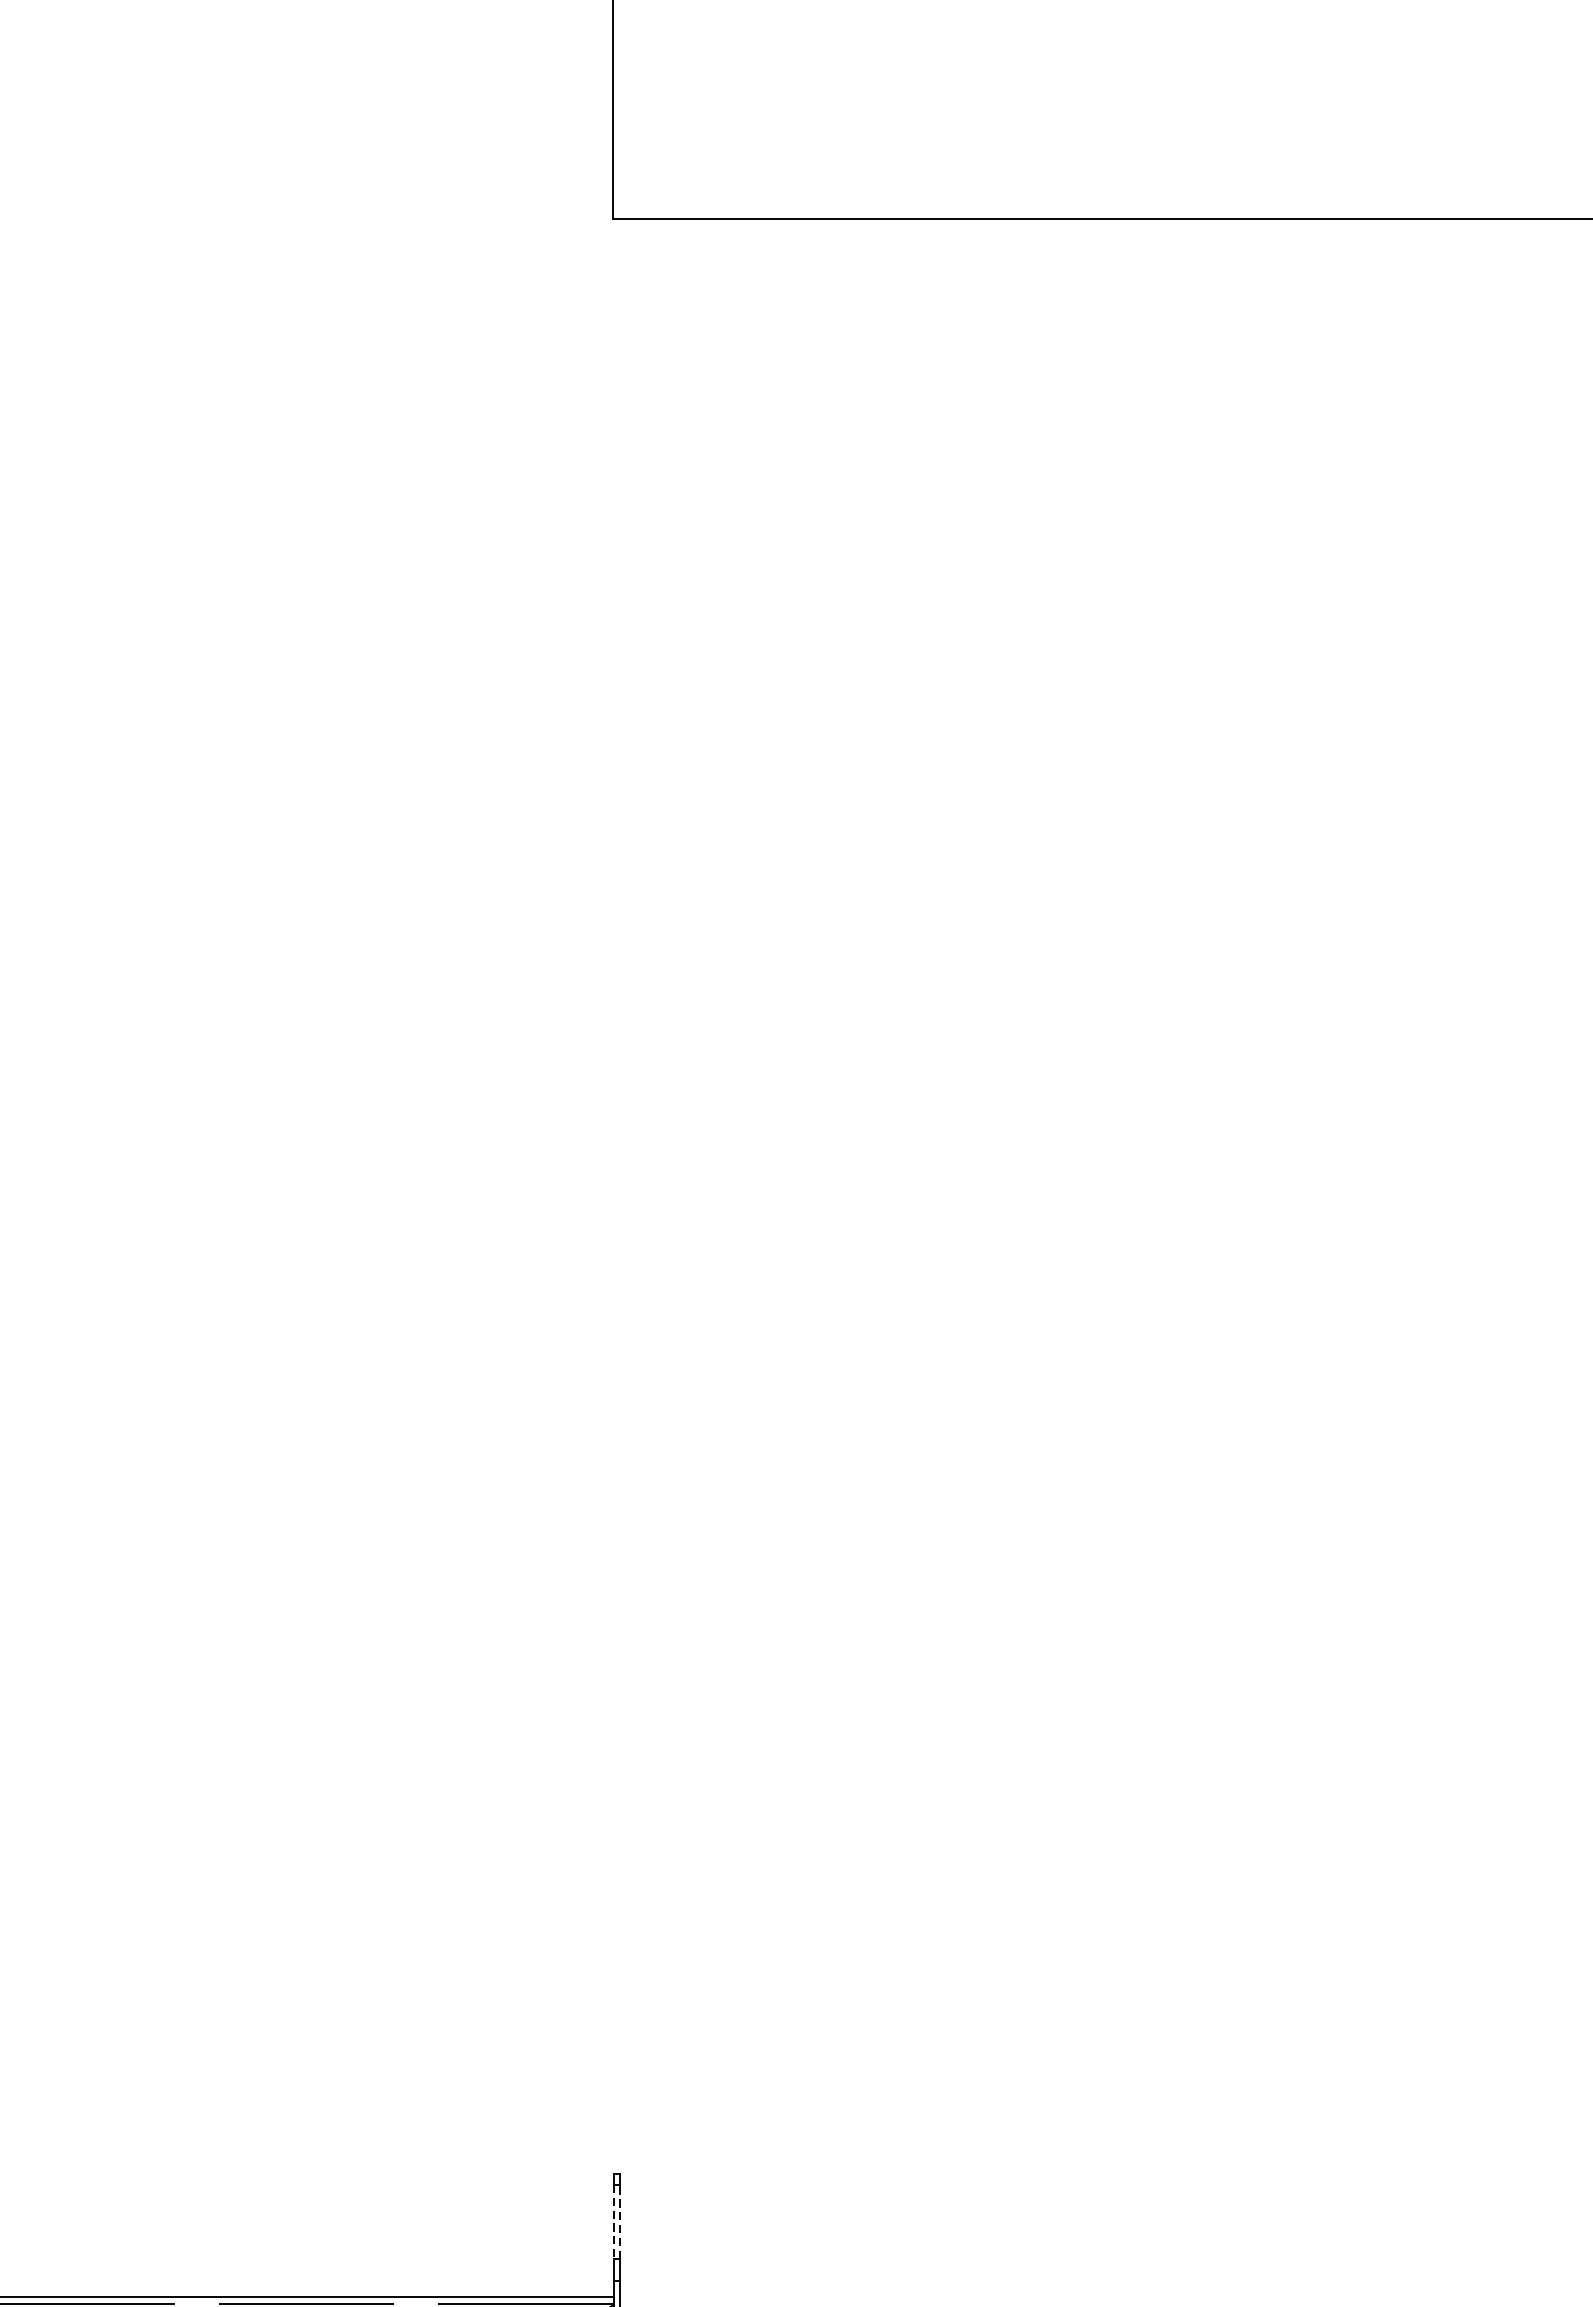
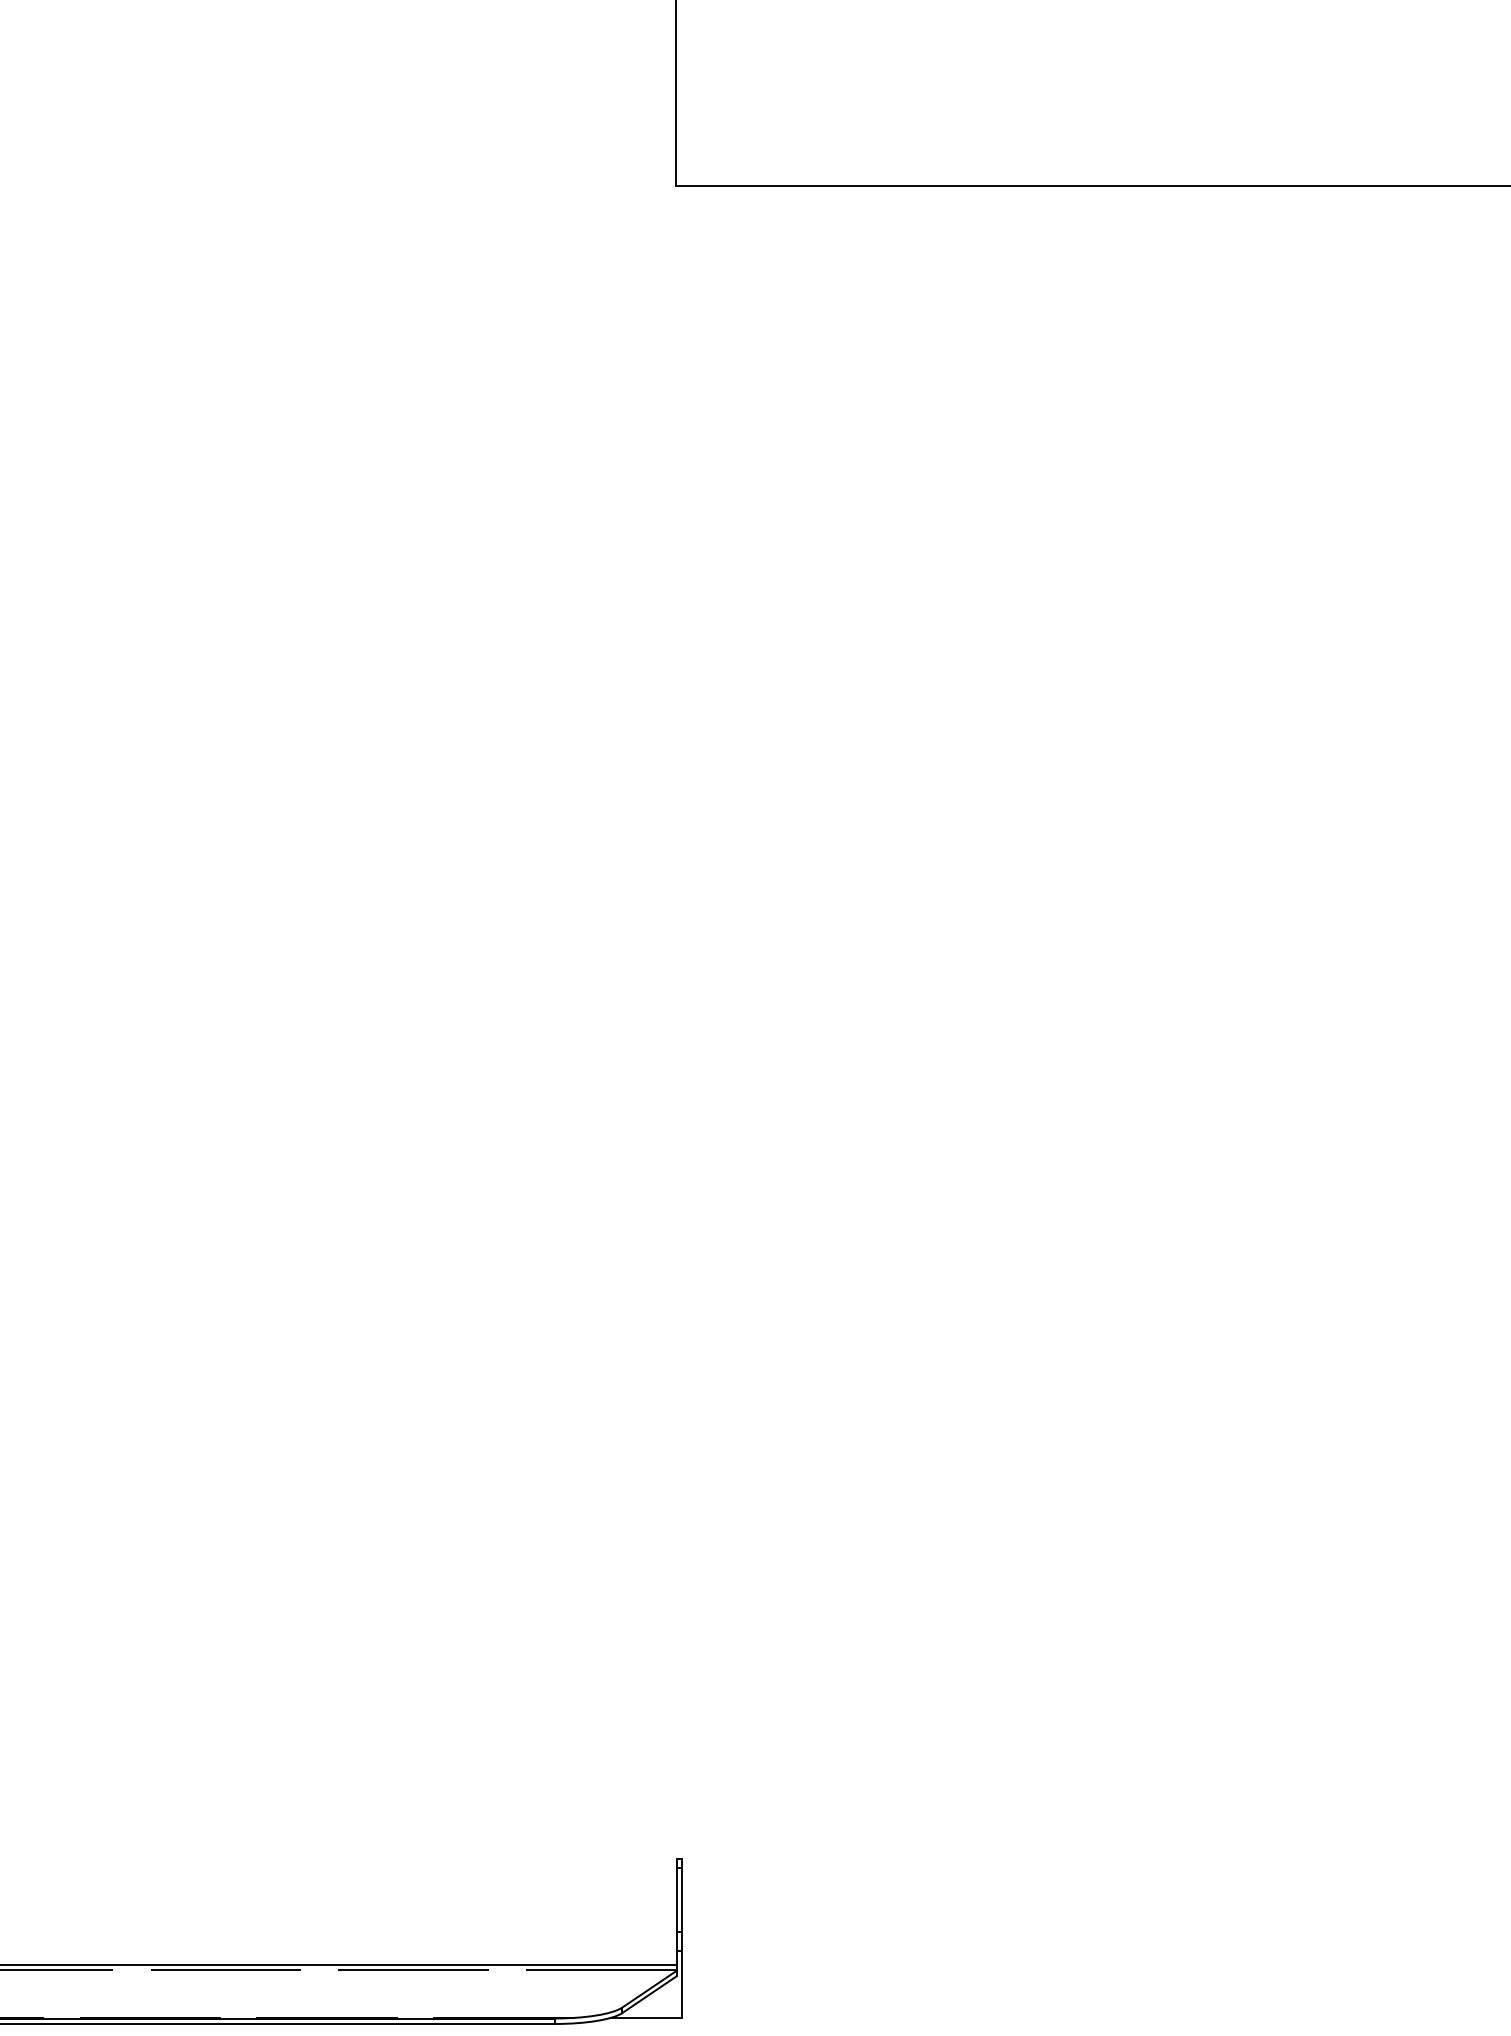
line: (613, 2222) -> (676, 1900), dashed -> solid
line: (620, 2222) -> (682, 1900), dashed -> solid

